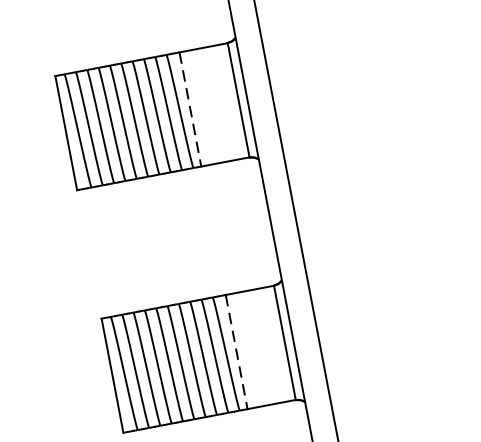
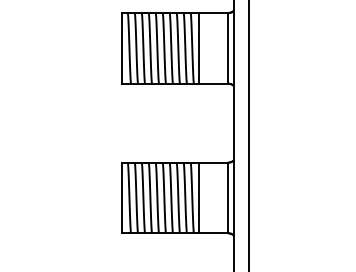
line: (190, 109) -> (198, 48), dashed -> solid
line: (236, 353) -> (198, 198), dashed -> solid

